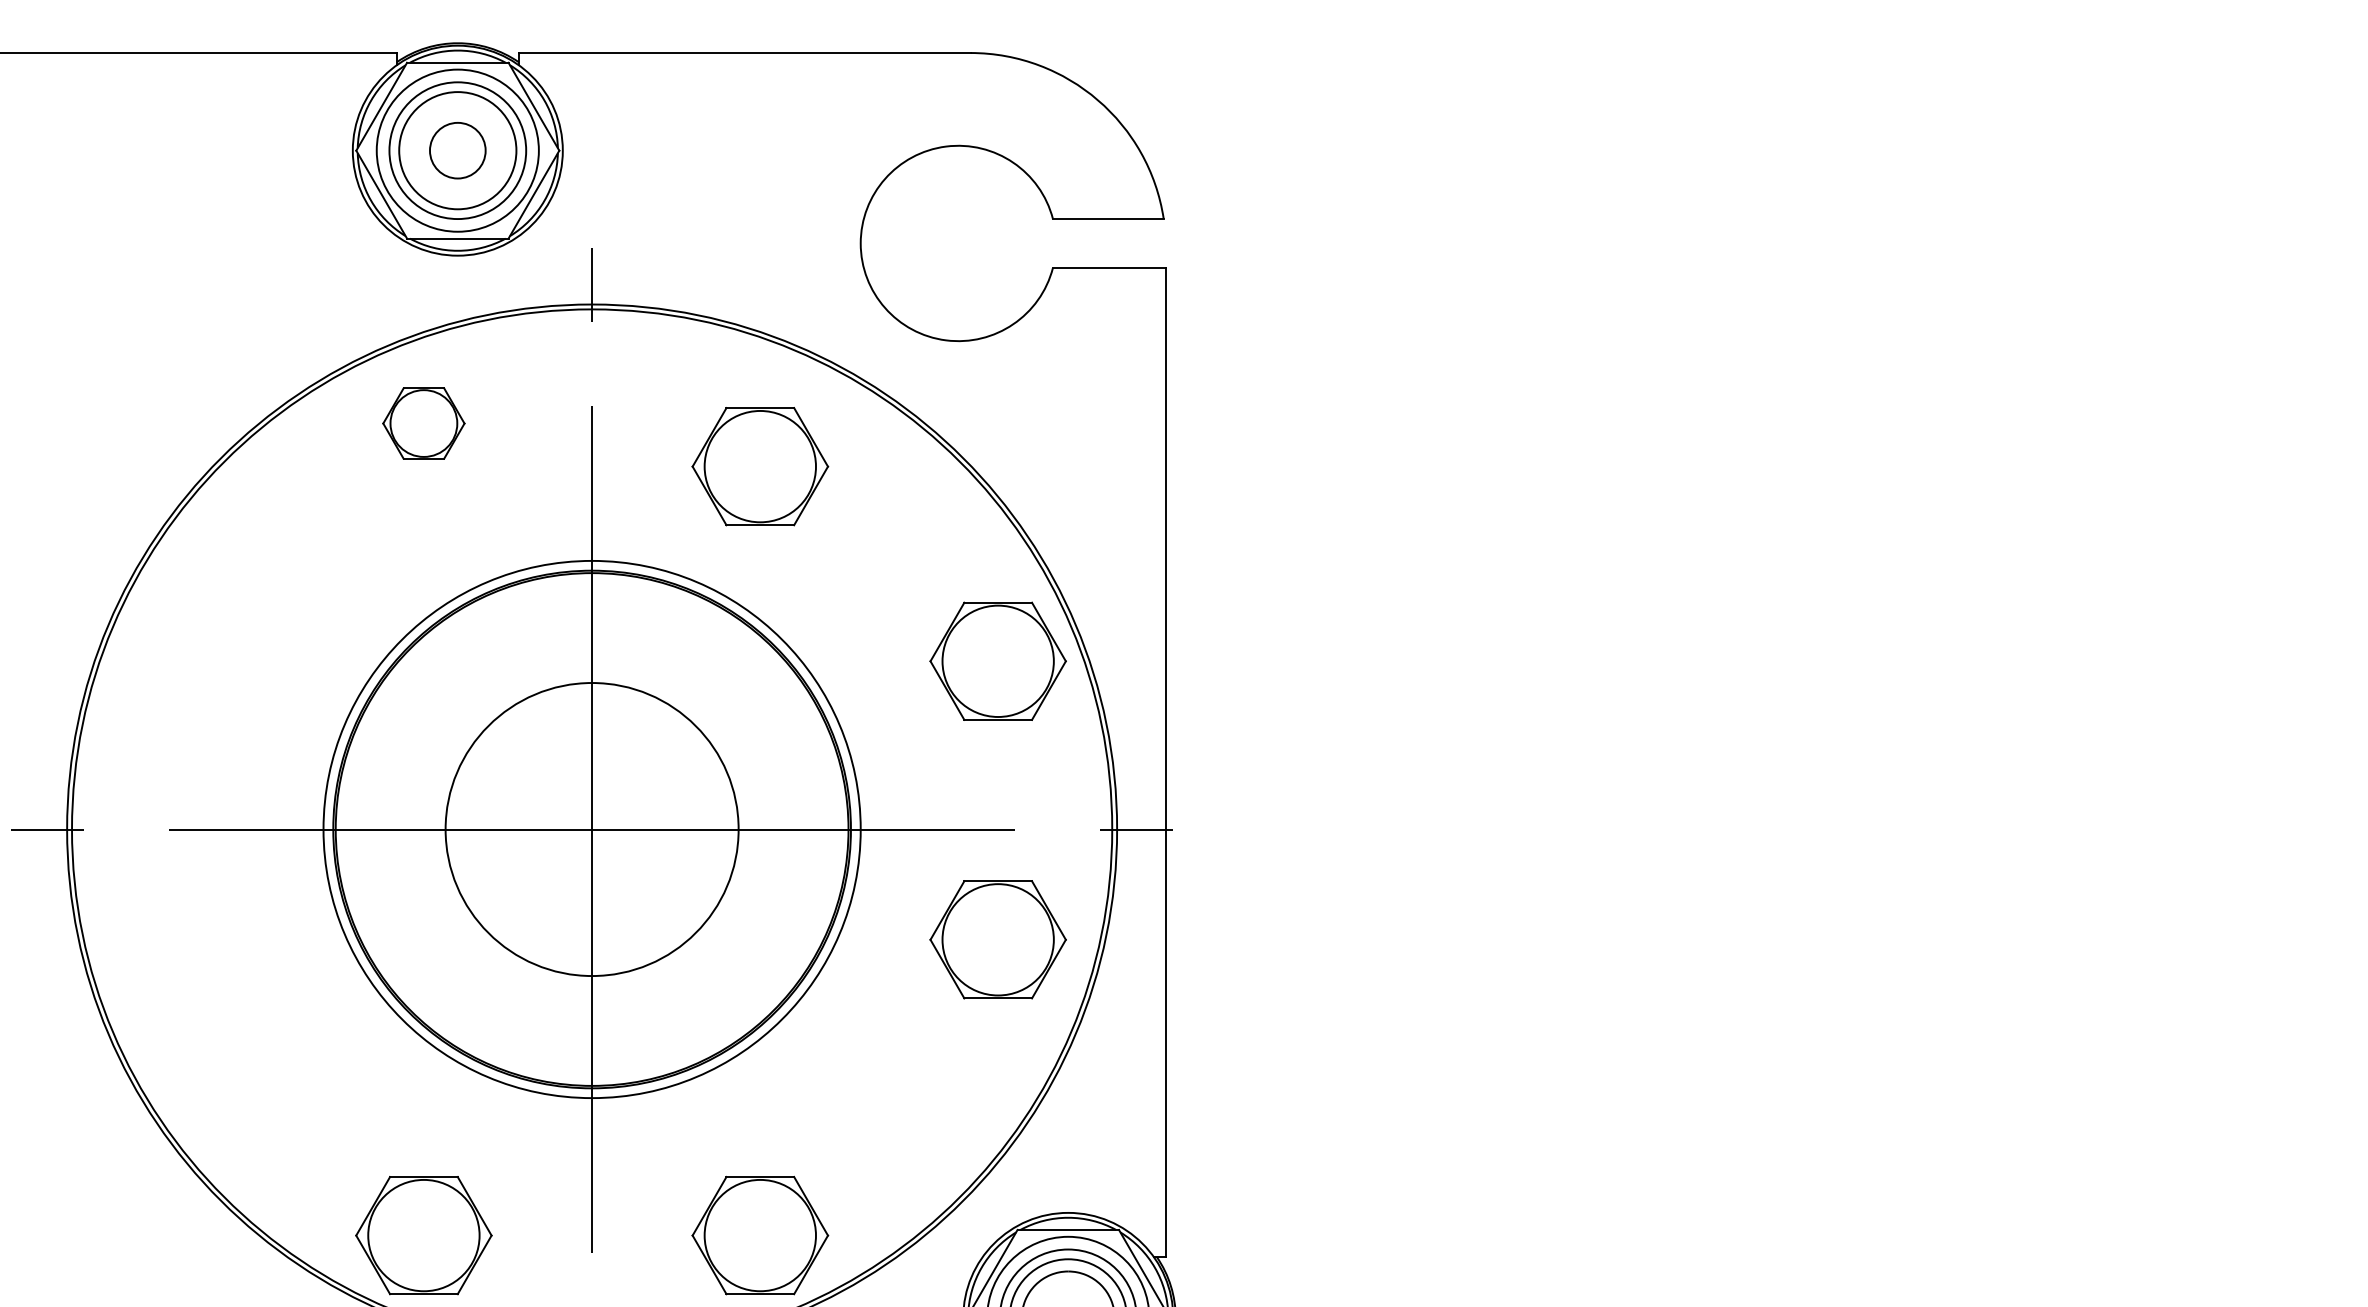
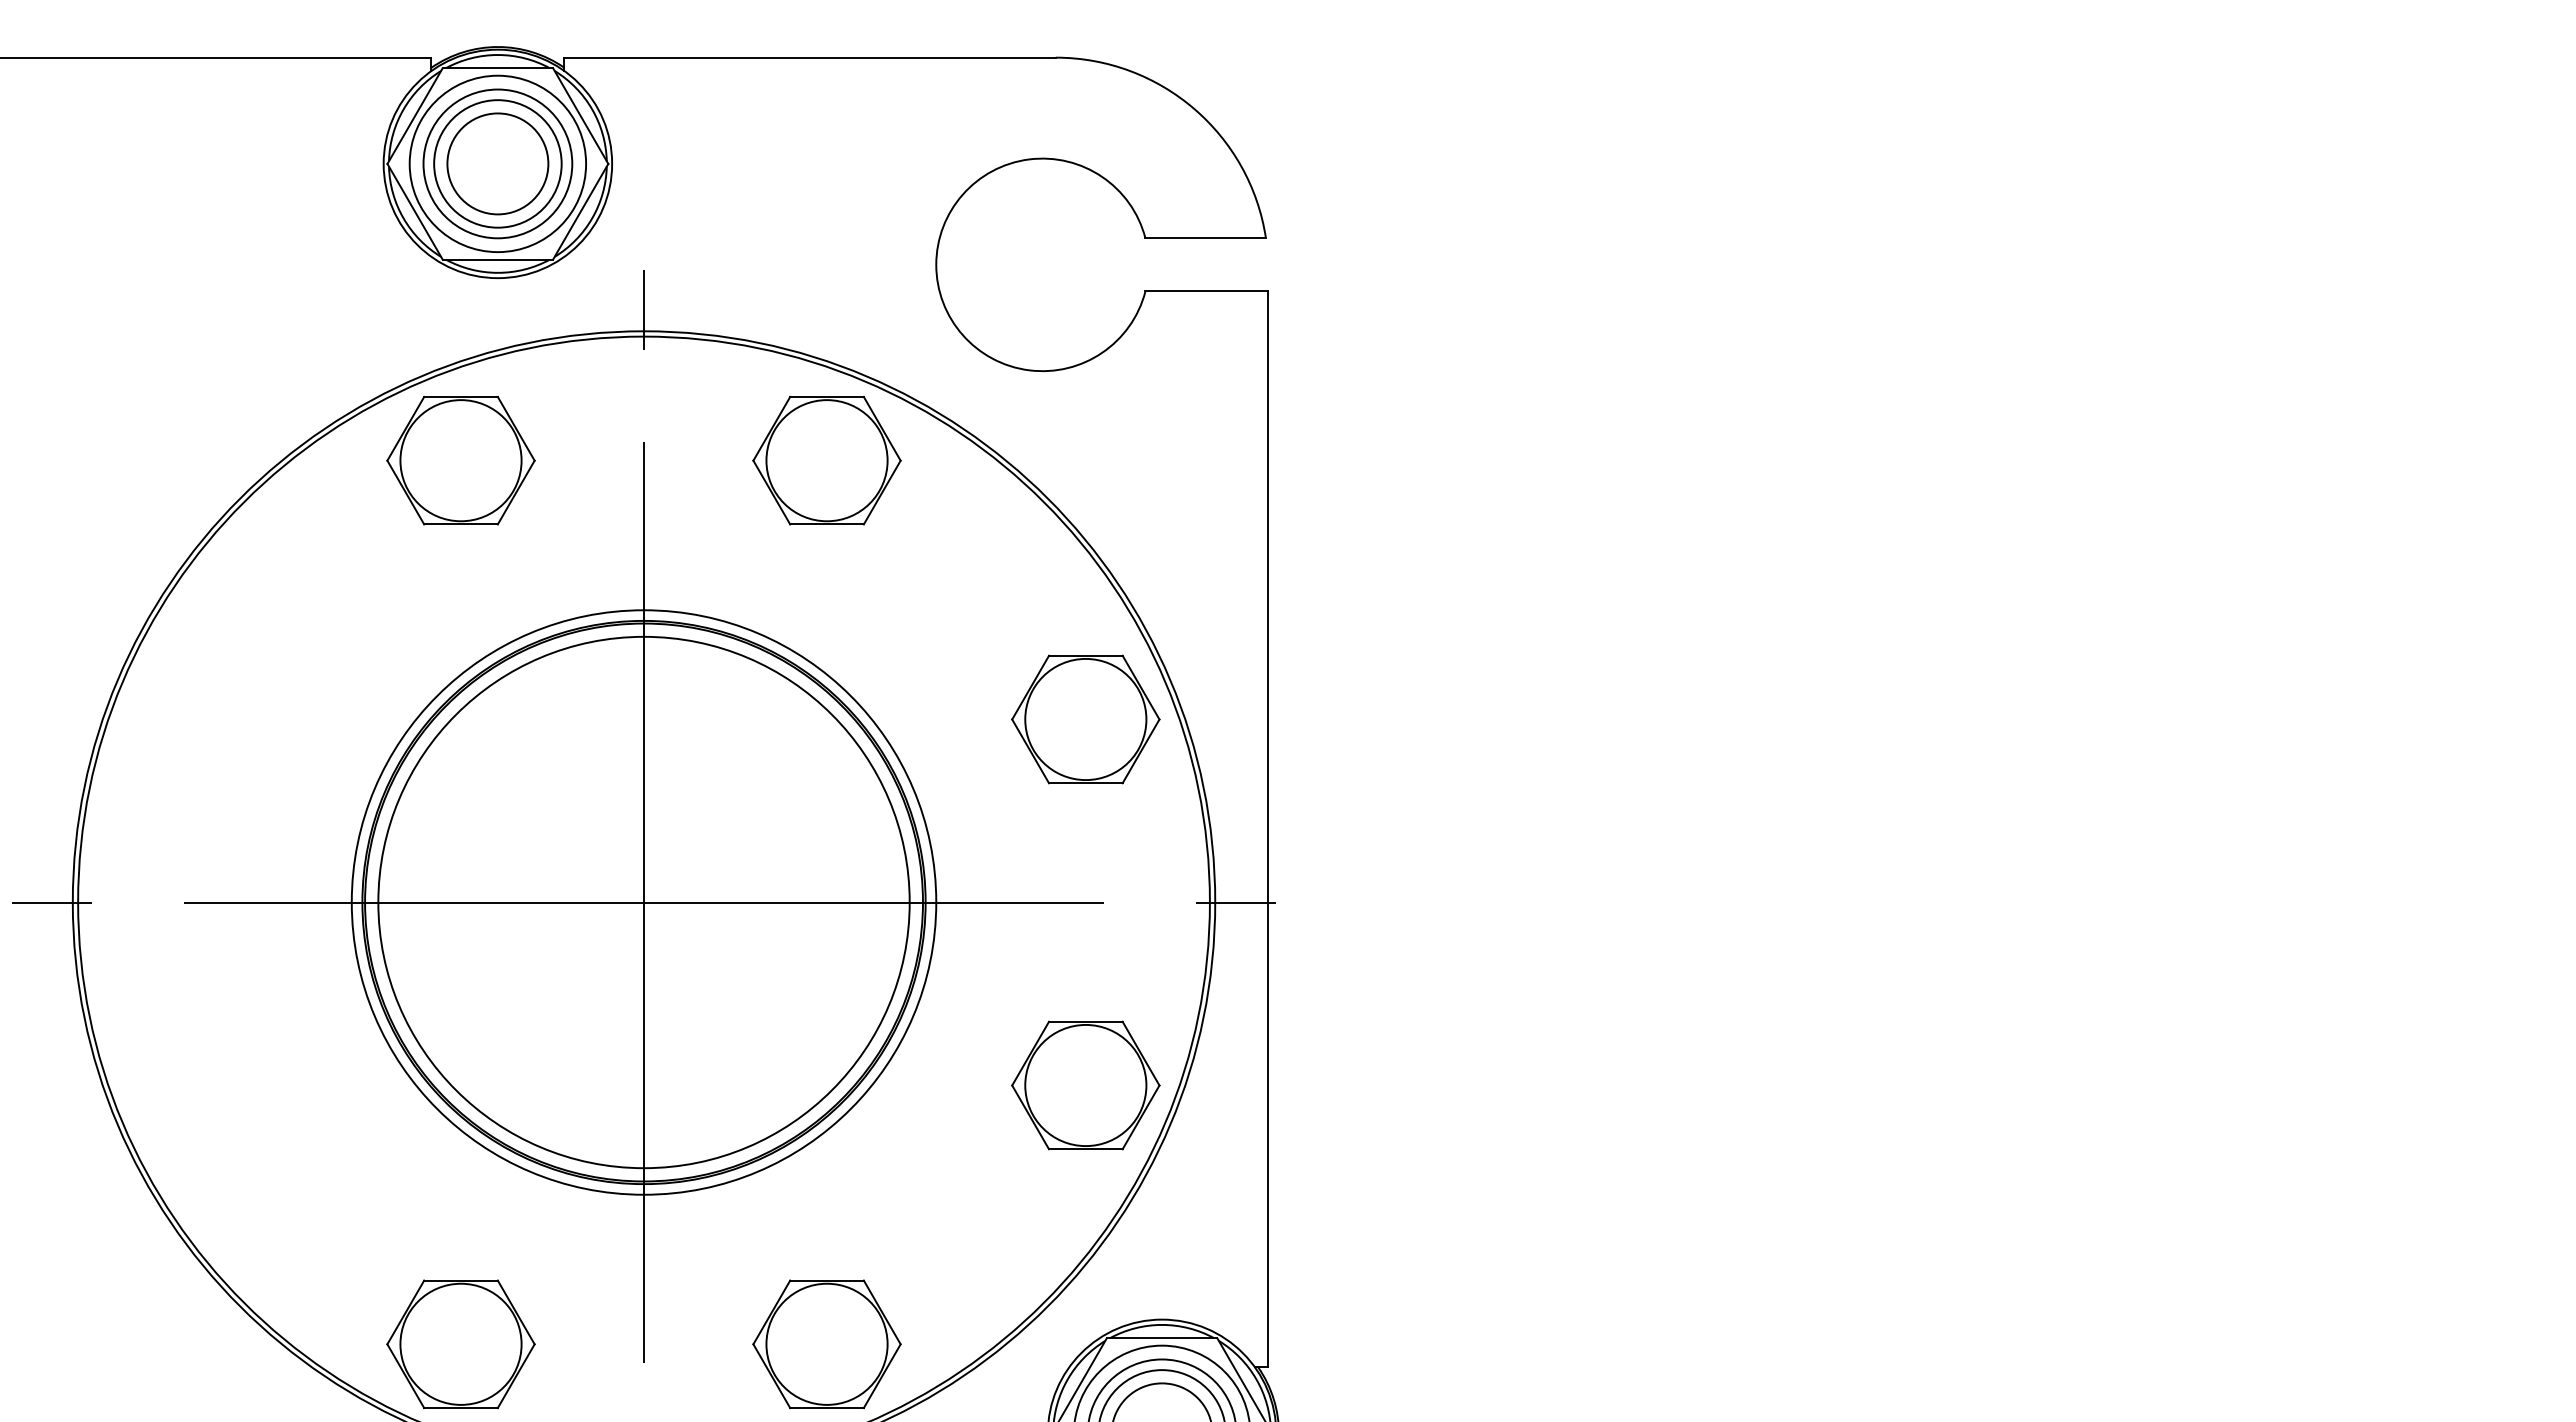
circle: (457, 150) -> (497, 163), size x1.67
part: (423, 423) -> (460, 460), size x1.67
part: (759, 466) -> (826, 460), moved
circle: (591, 829) -> (643, 902), size x1.67
part: (997, 939) -> (1085, 1085), moved

